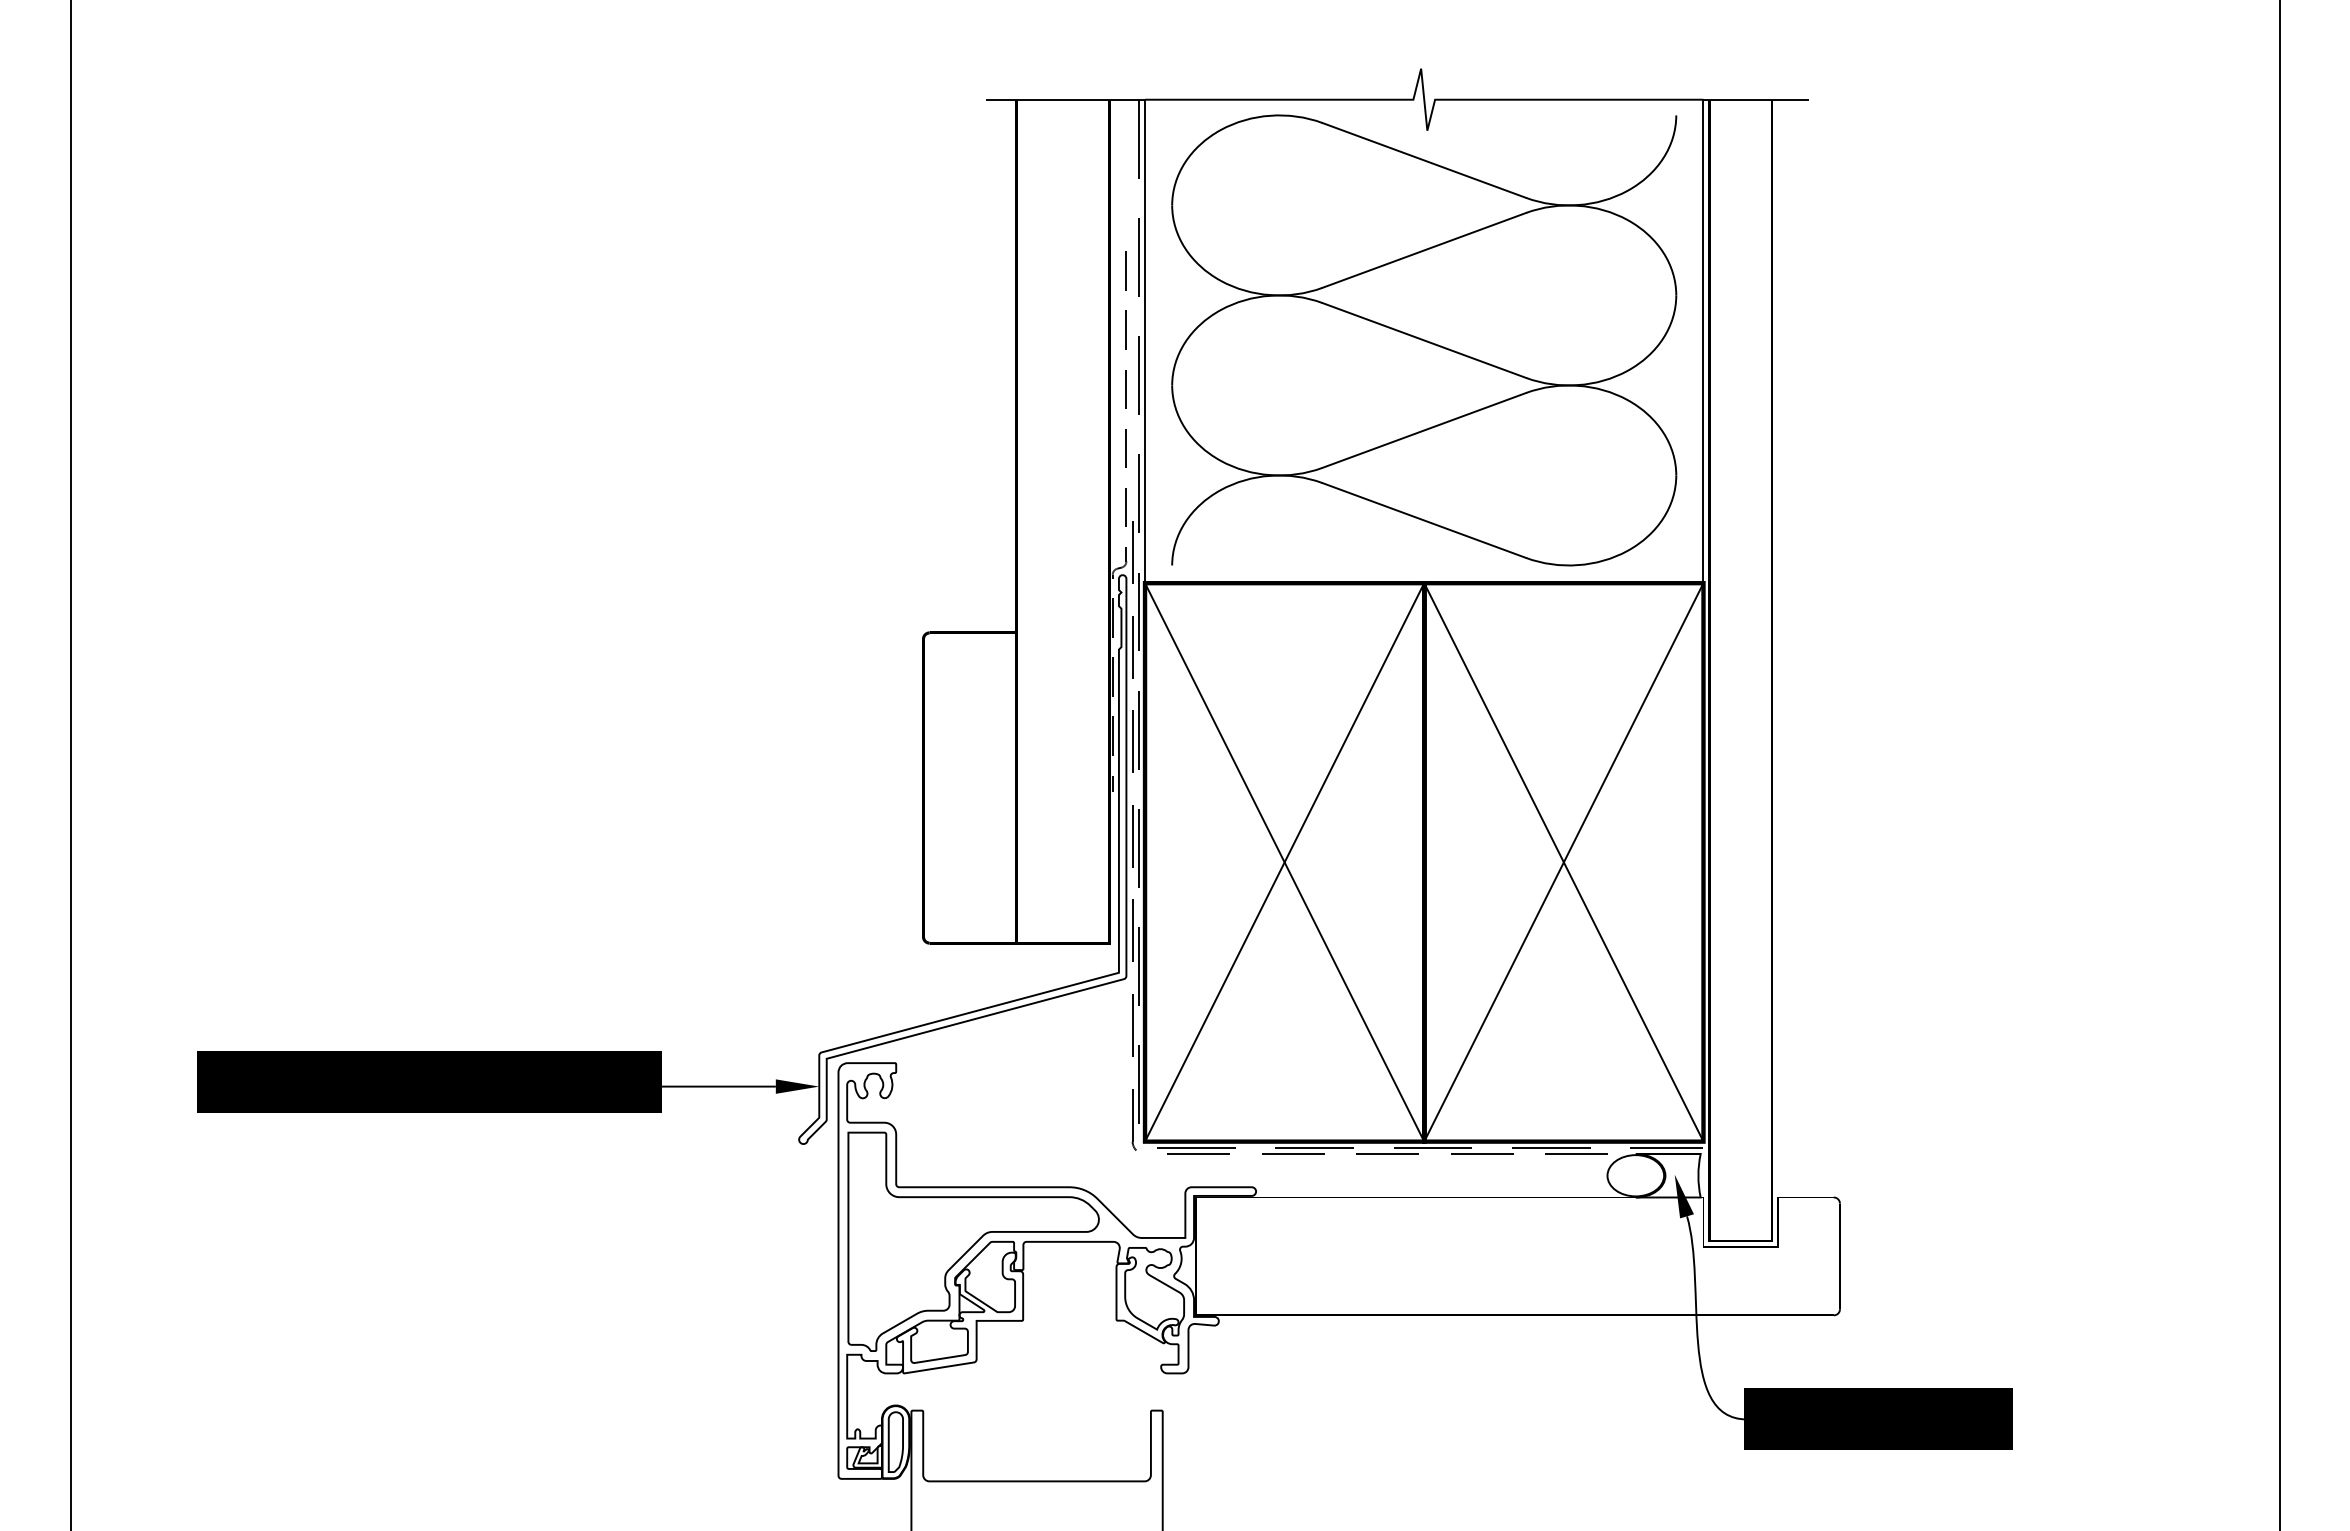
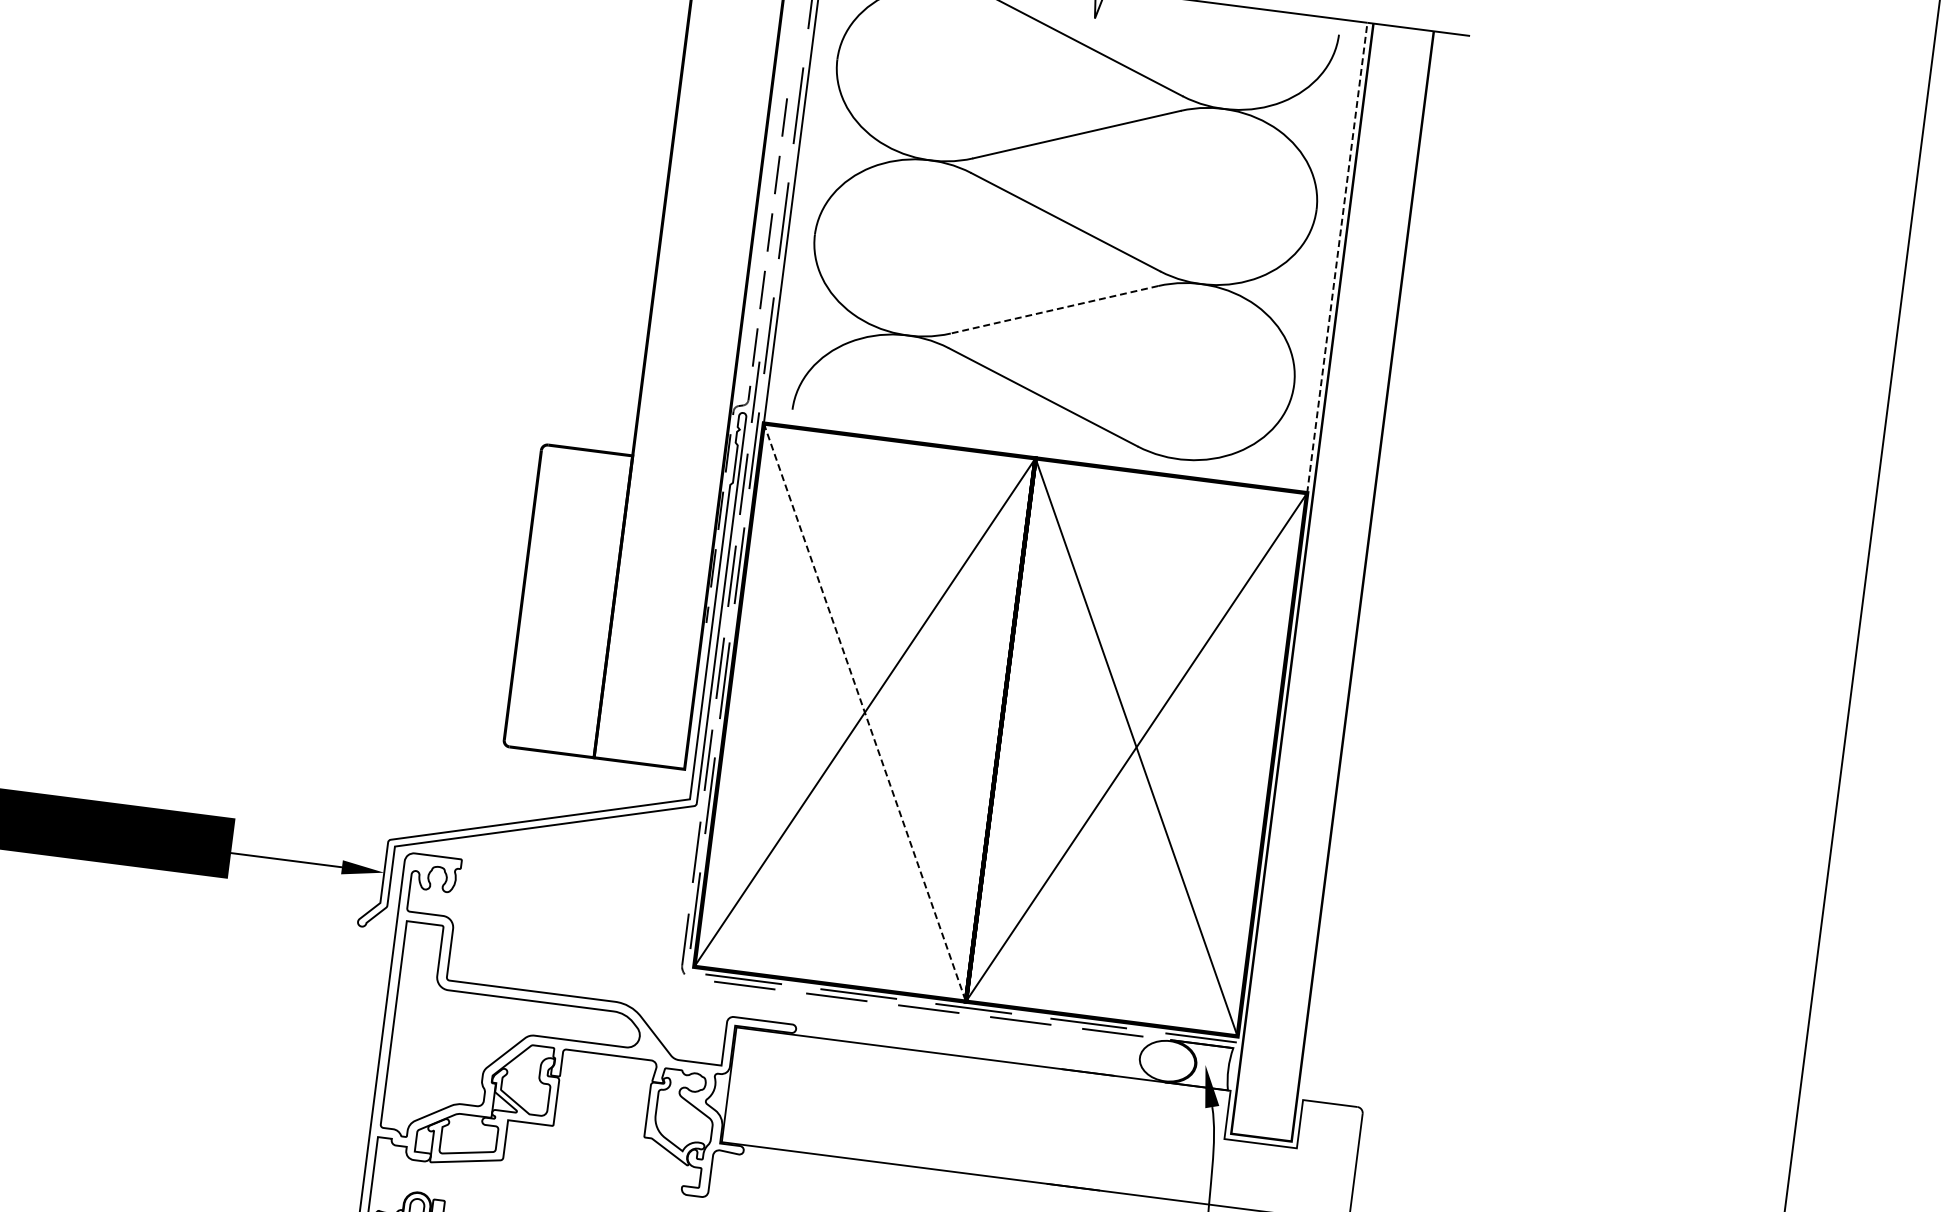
line: (1703, 341) -> (1337, 258), solid -> dashed
line: (1423, 430) -> (1053, 309), solid -> dashed
line: (1284, 862) -> (864, 712), solid -> dashed

